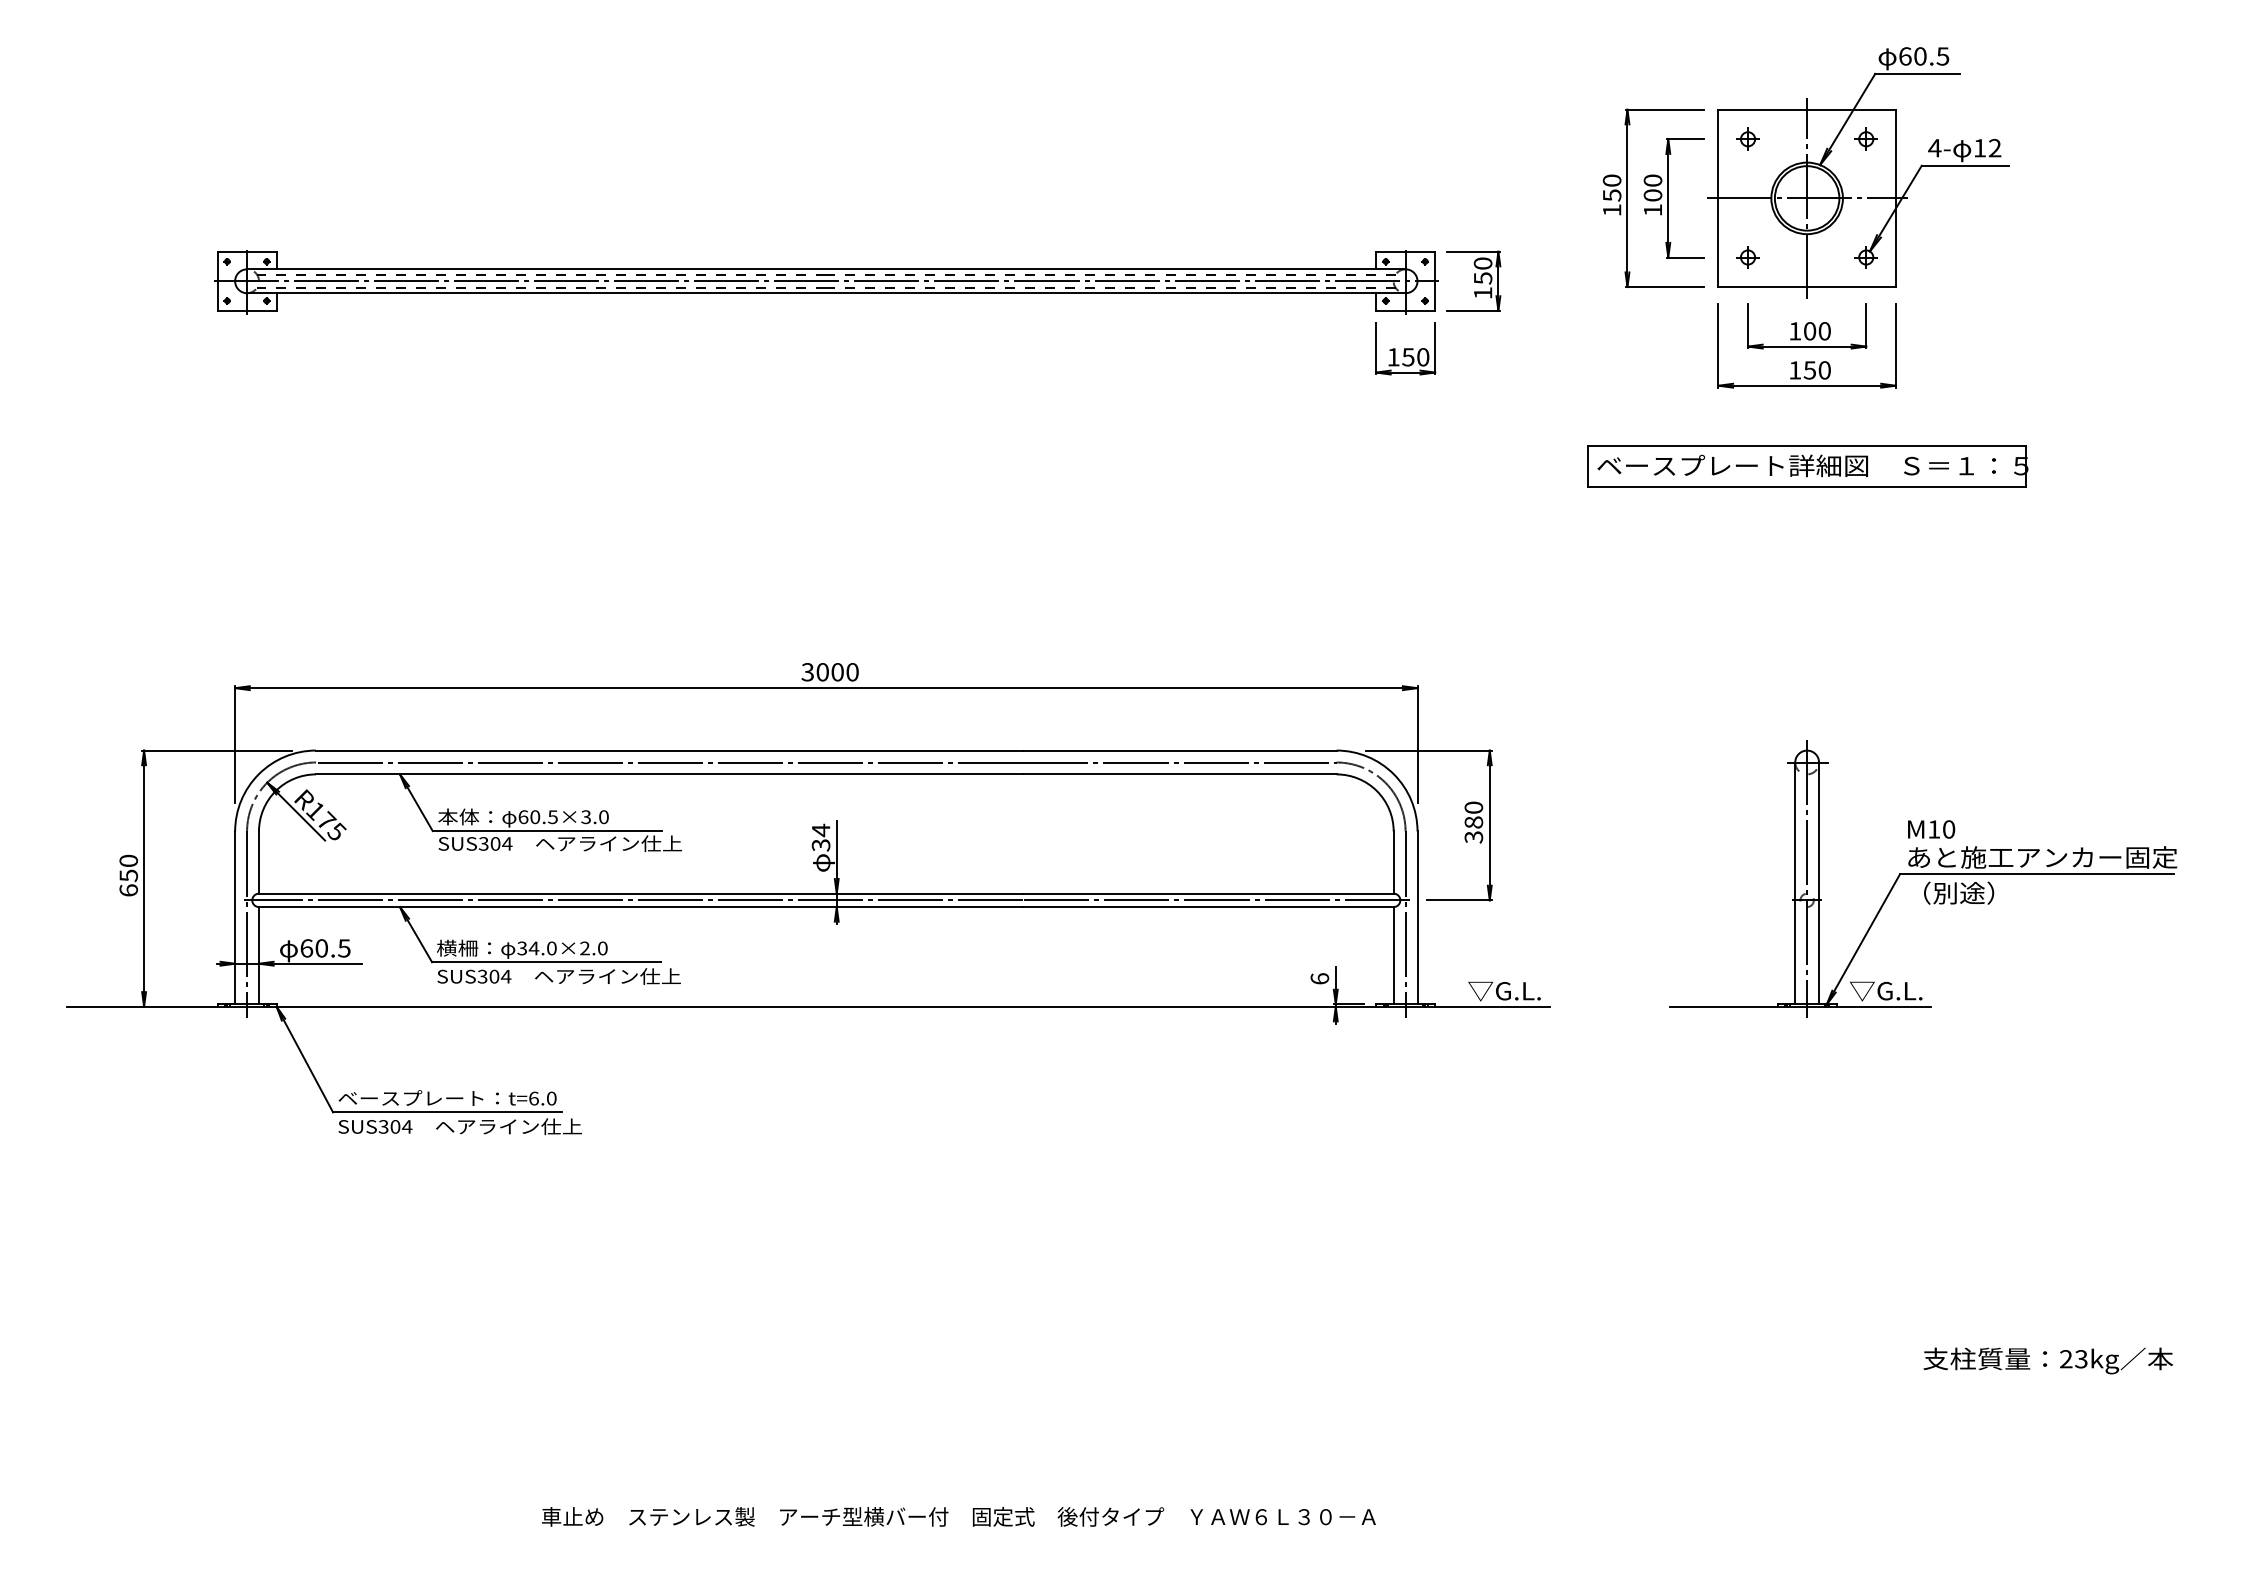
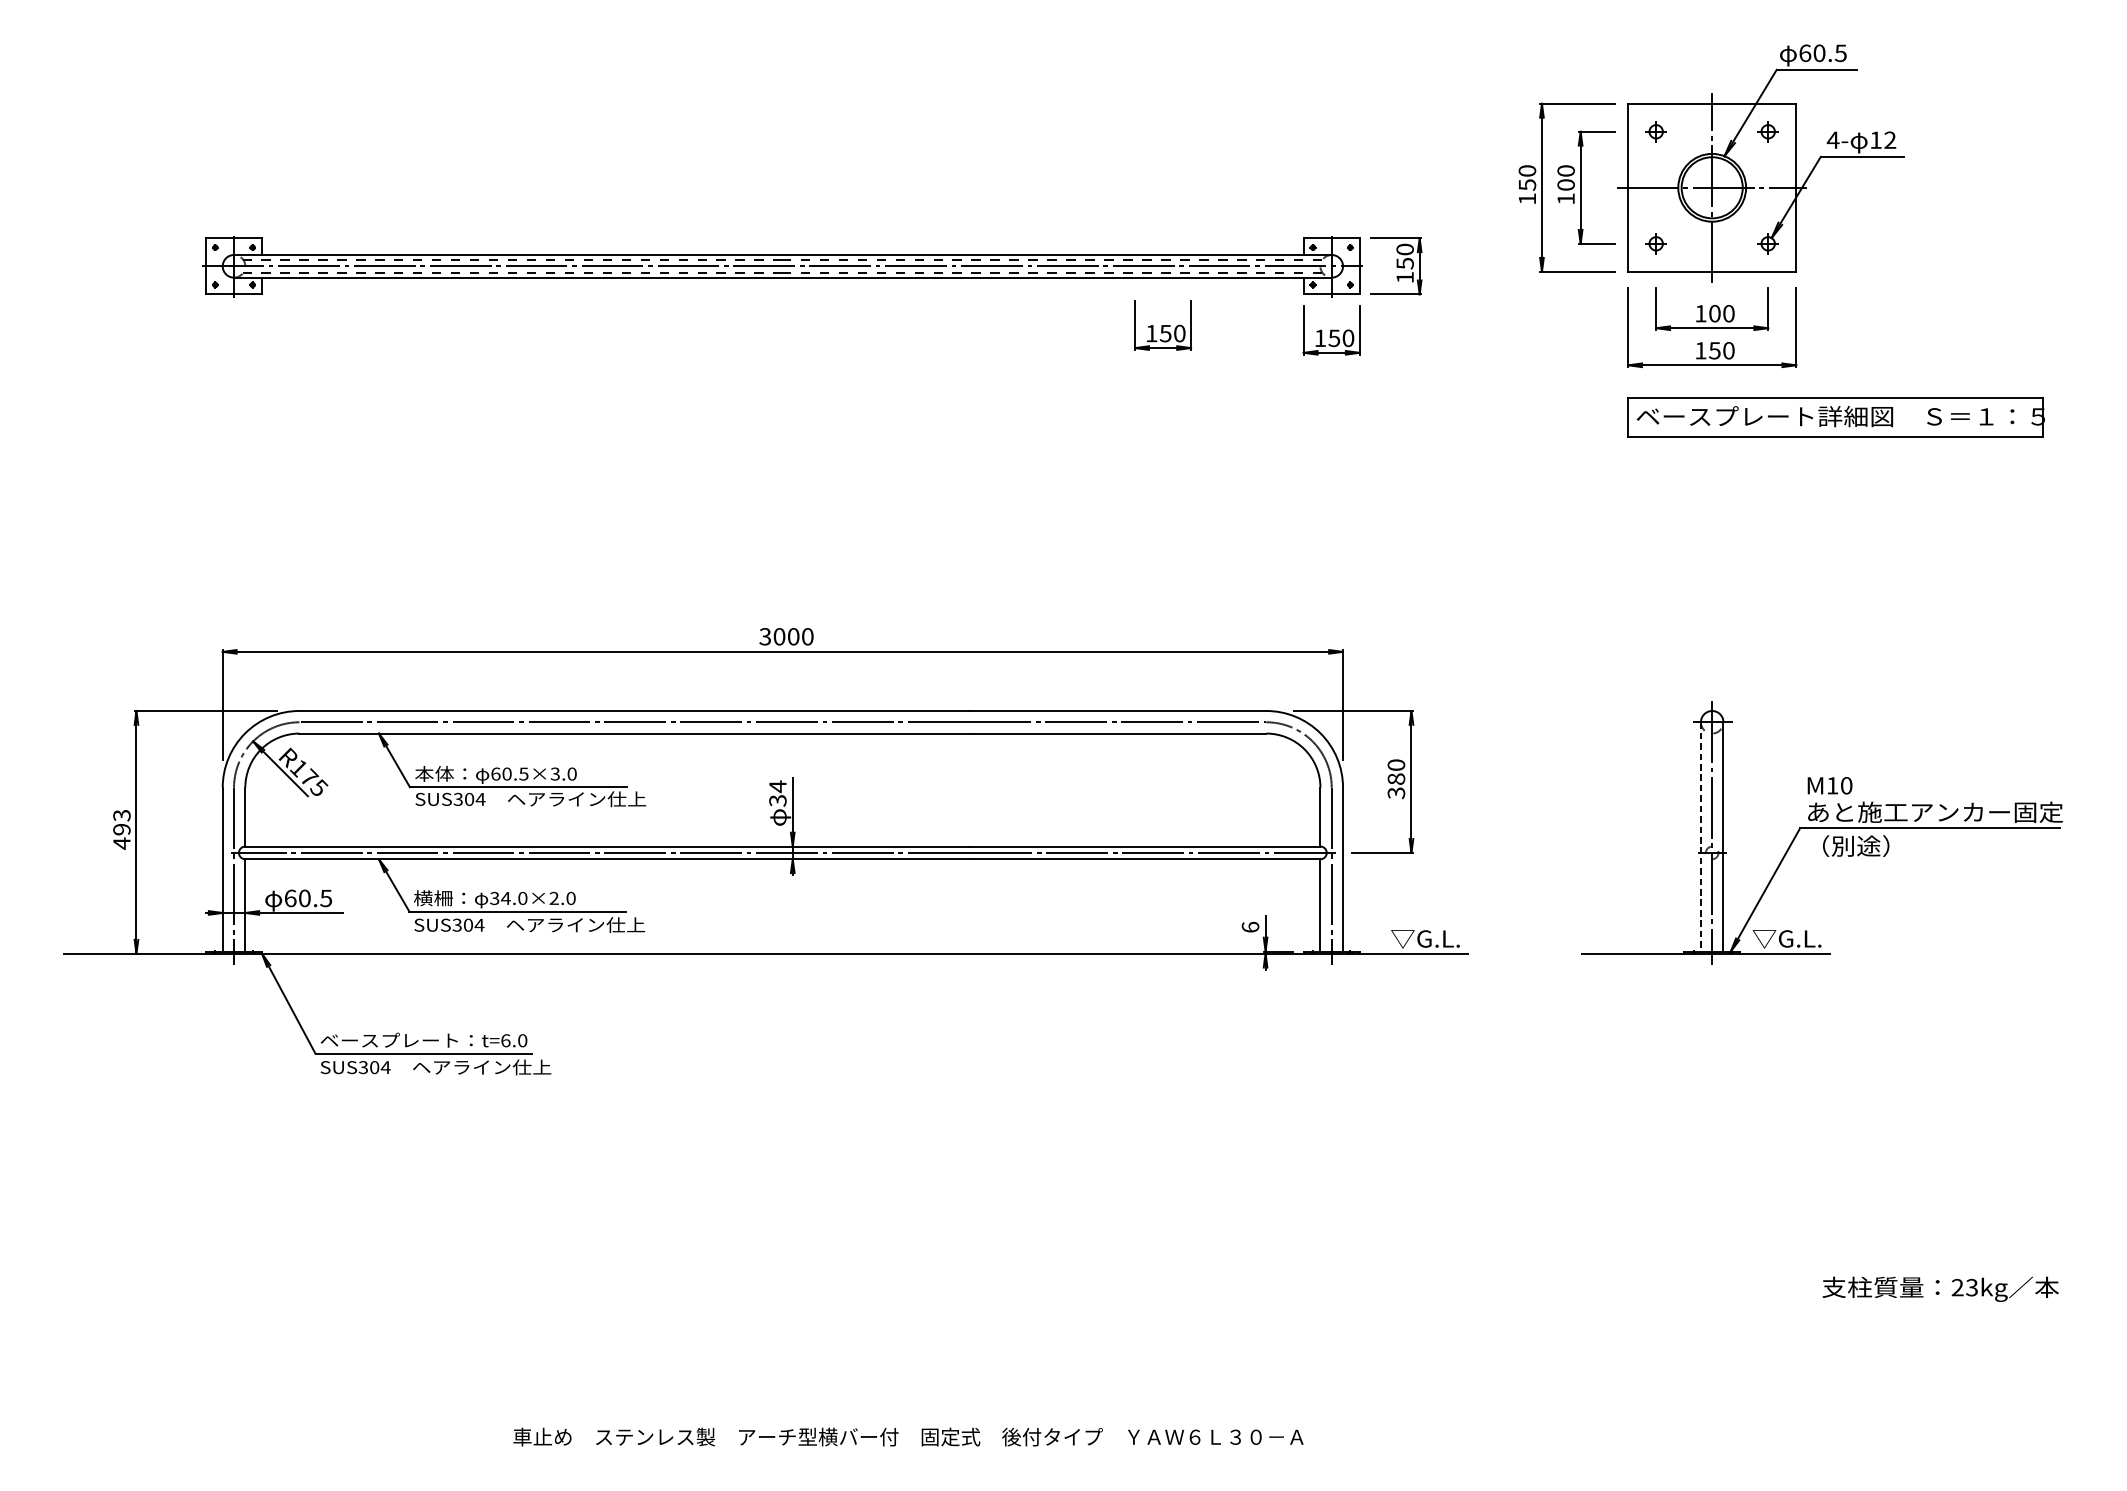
part: (1227, 343) -> (1162, 325), added
part: (1807, 466) -> (1835, 417), moved
text: (128, 875) -> (121, 829), 650 -> 493
line: (1795, 883) -> (1701, 836), solid -> dashed

